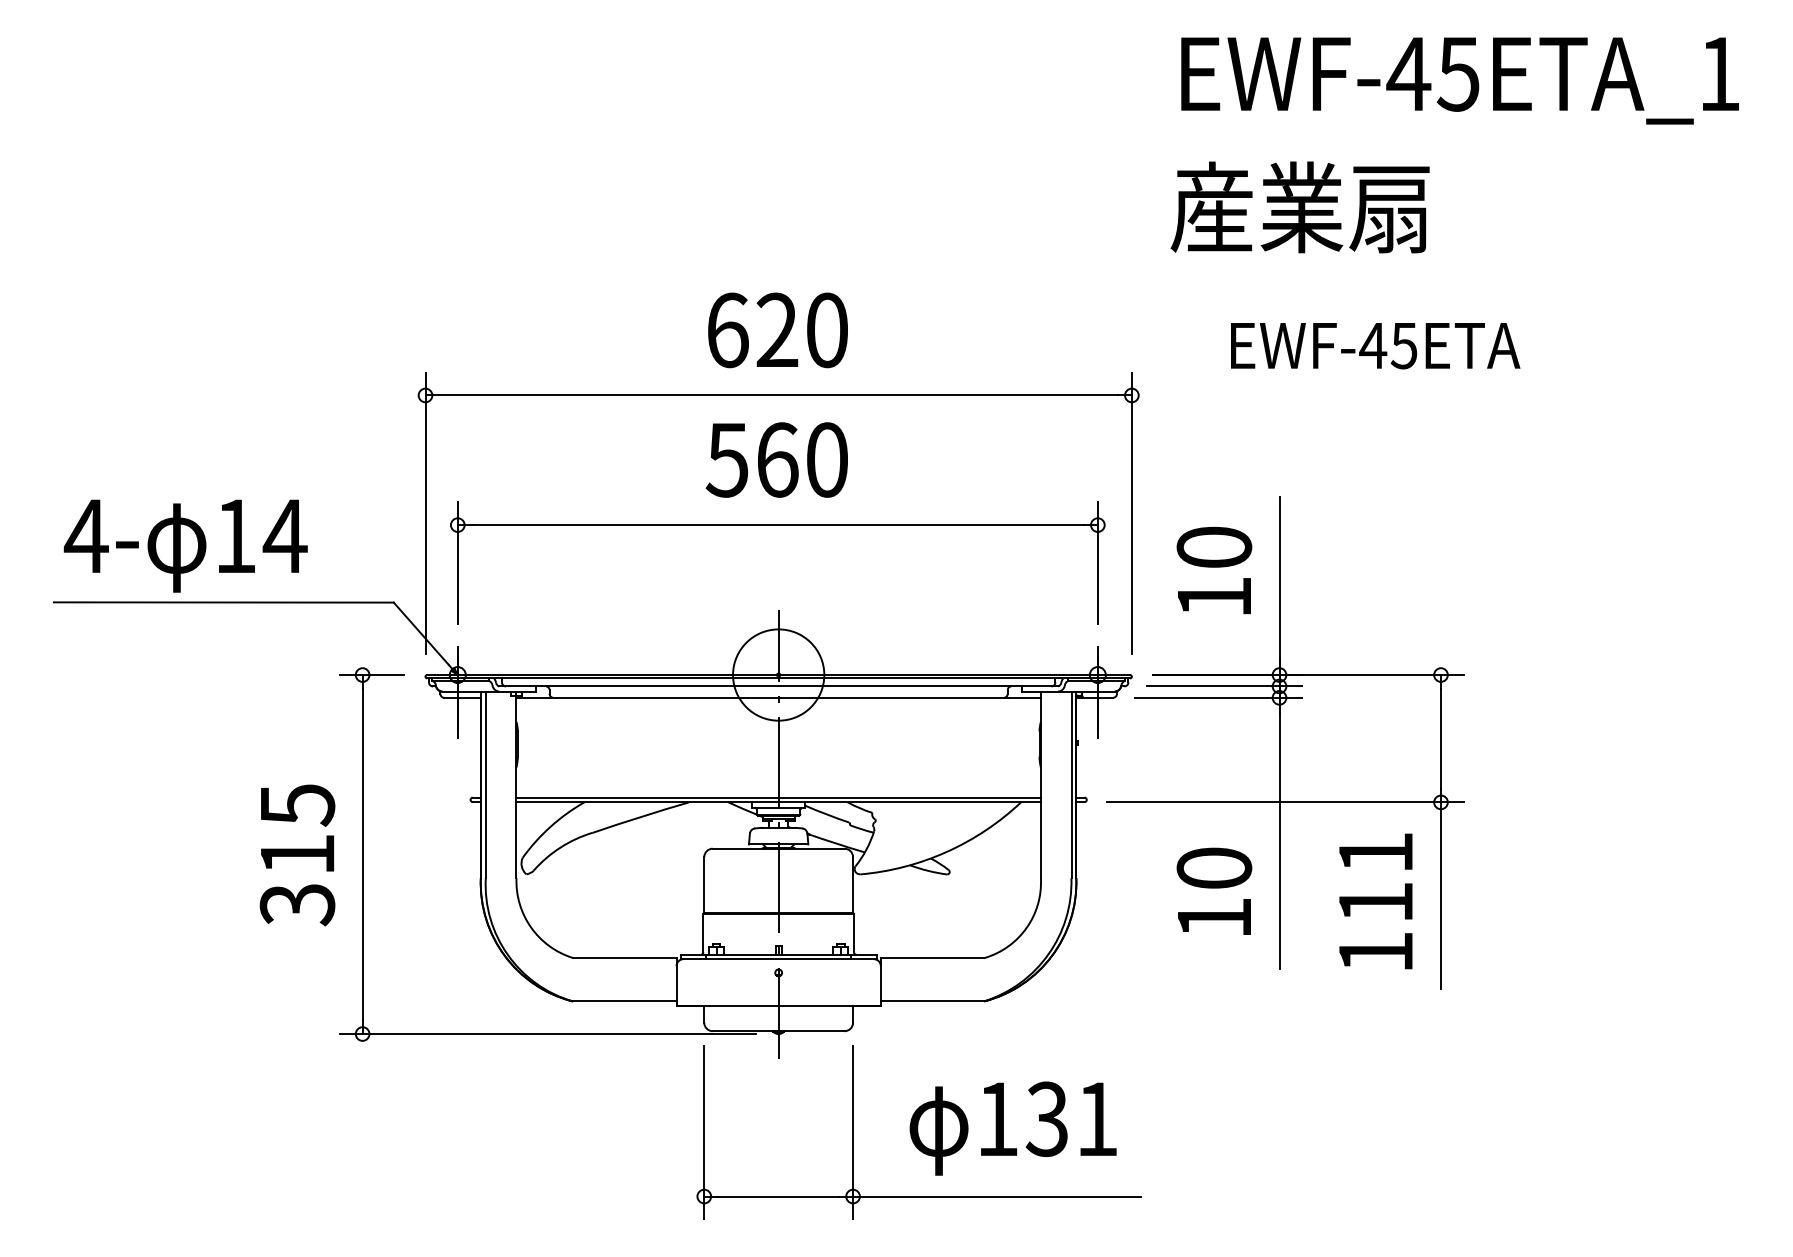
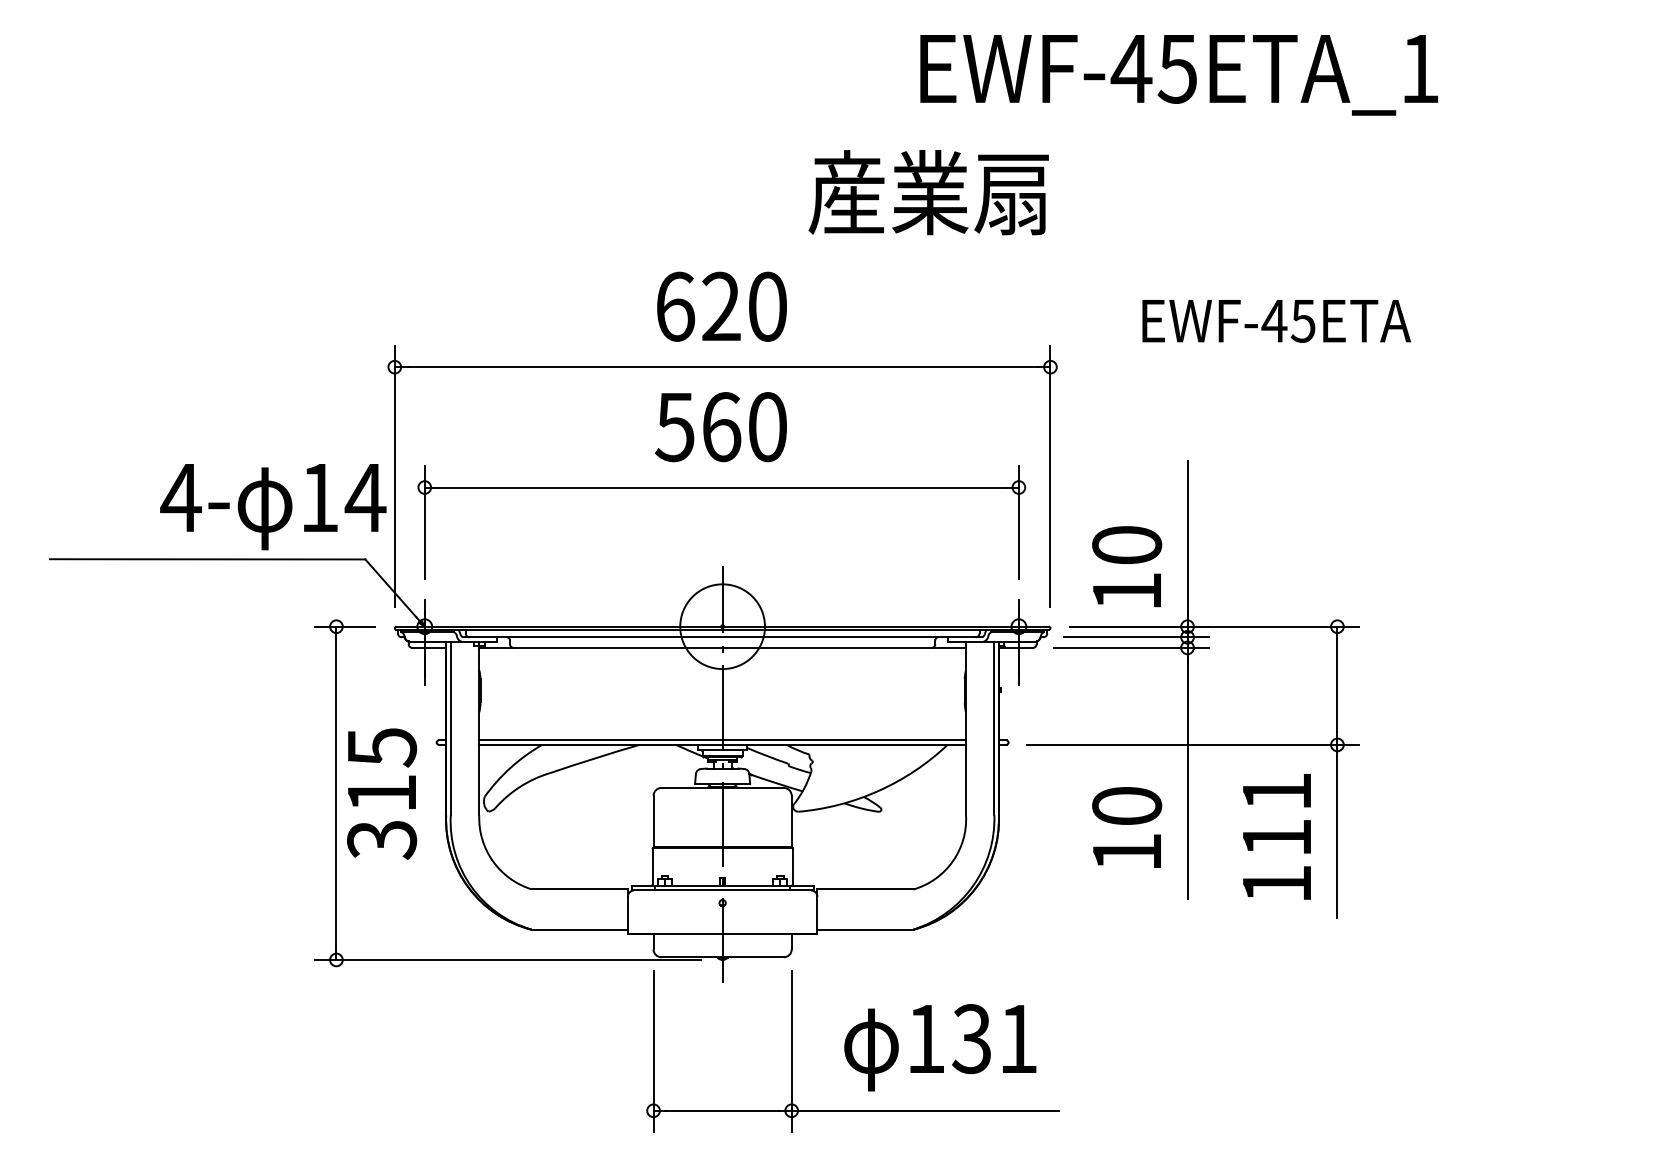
text: (1459, 81) -> (1178, 75), moved
text: (1299, 207) -> (928, 192), moved
text: (186, 546) -> (273, 507), moved
text: (1214, 570) -> (1127, 566), moved
text: (298, 854) -> (382, 793), moved

